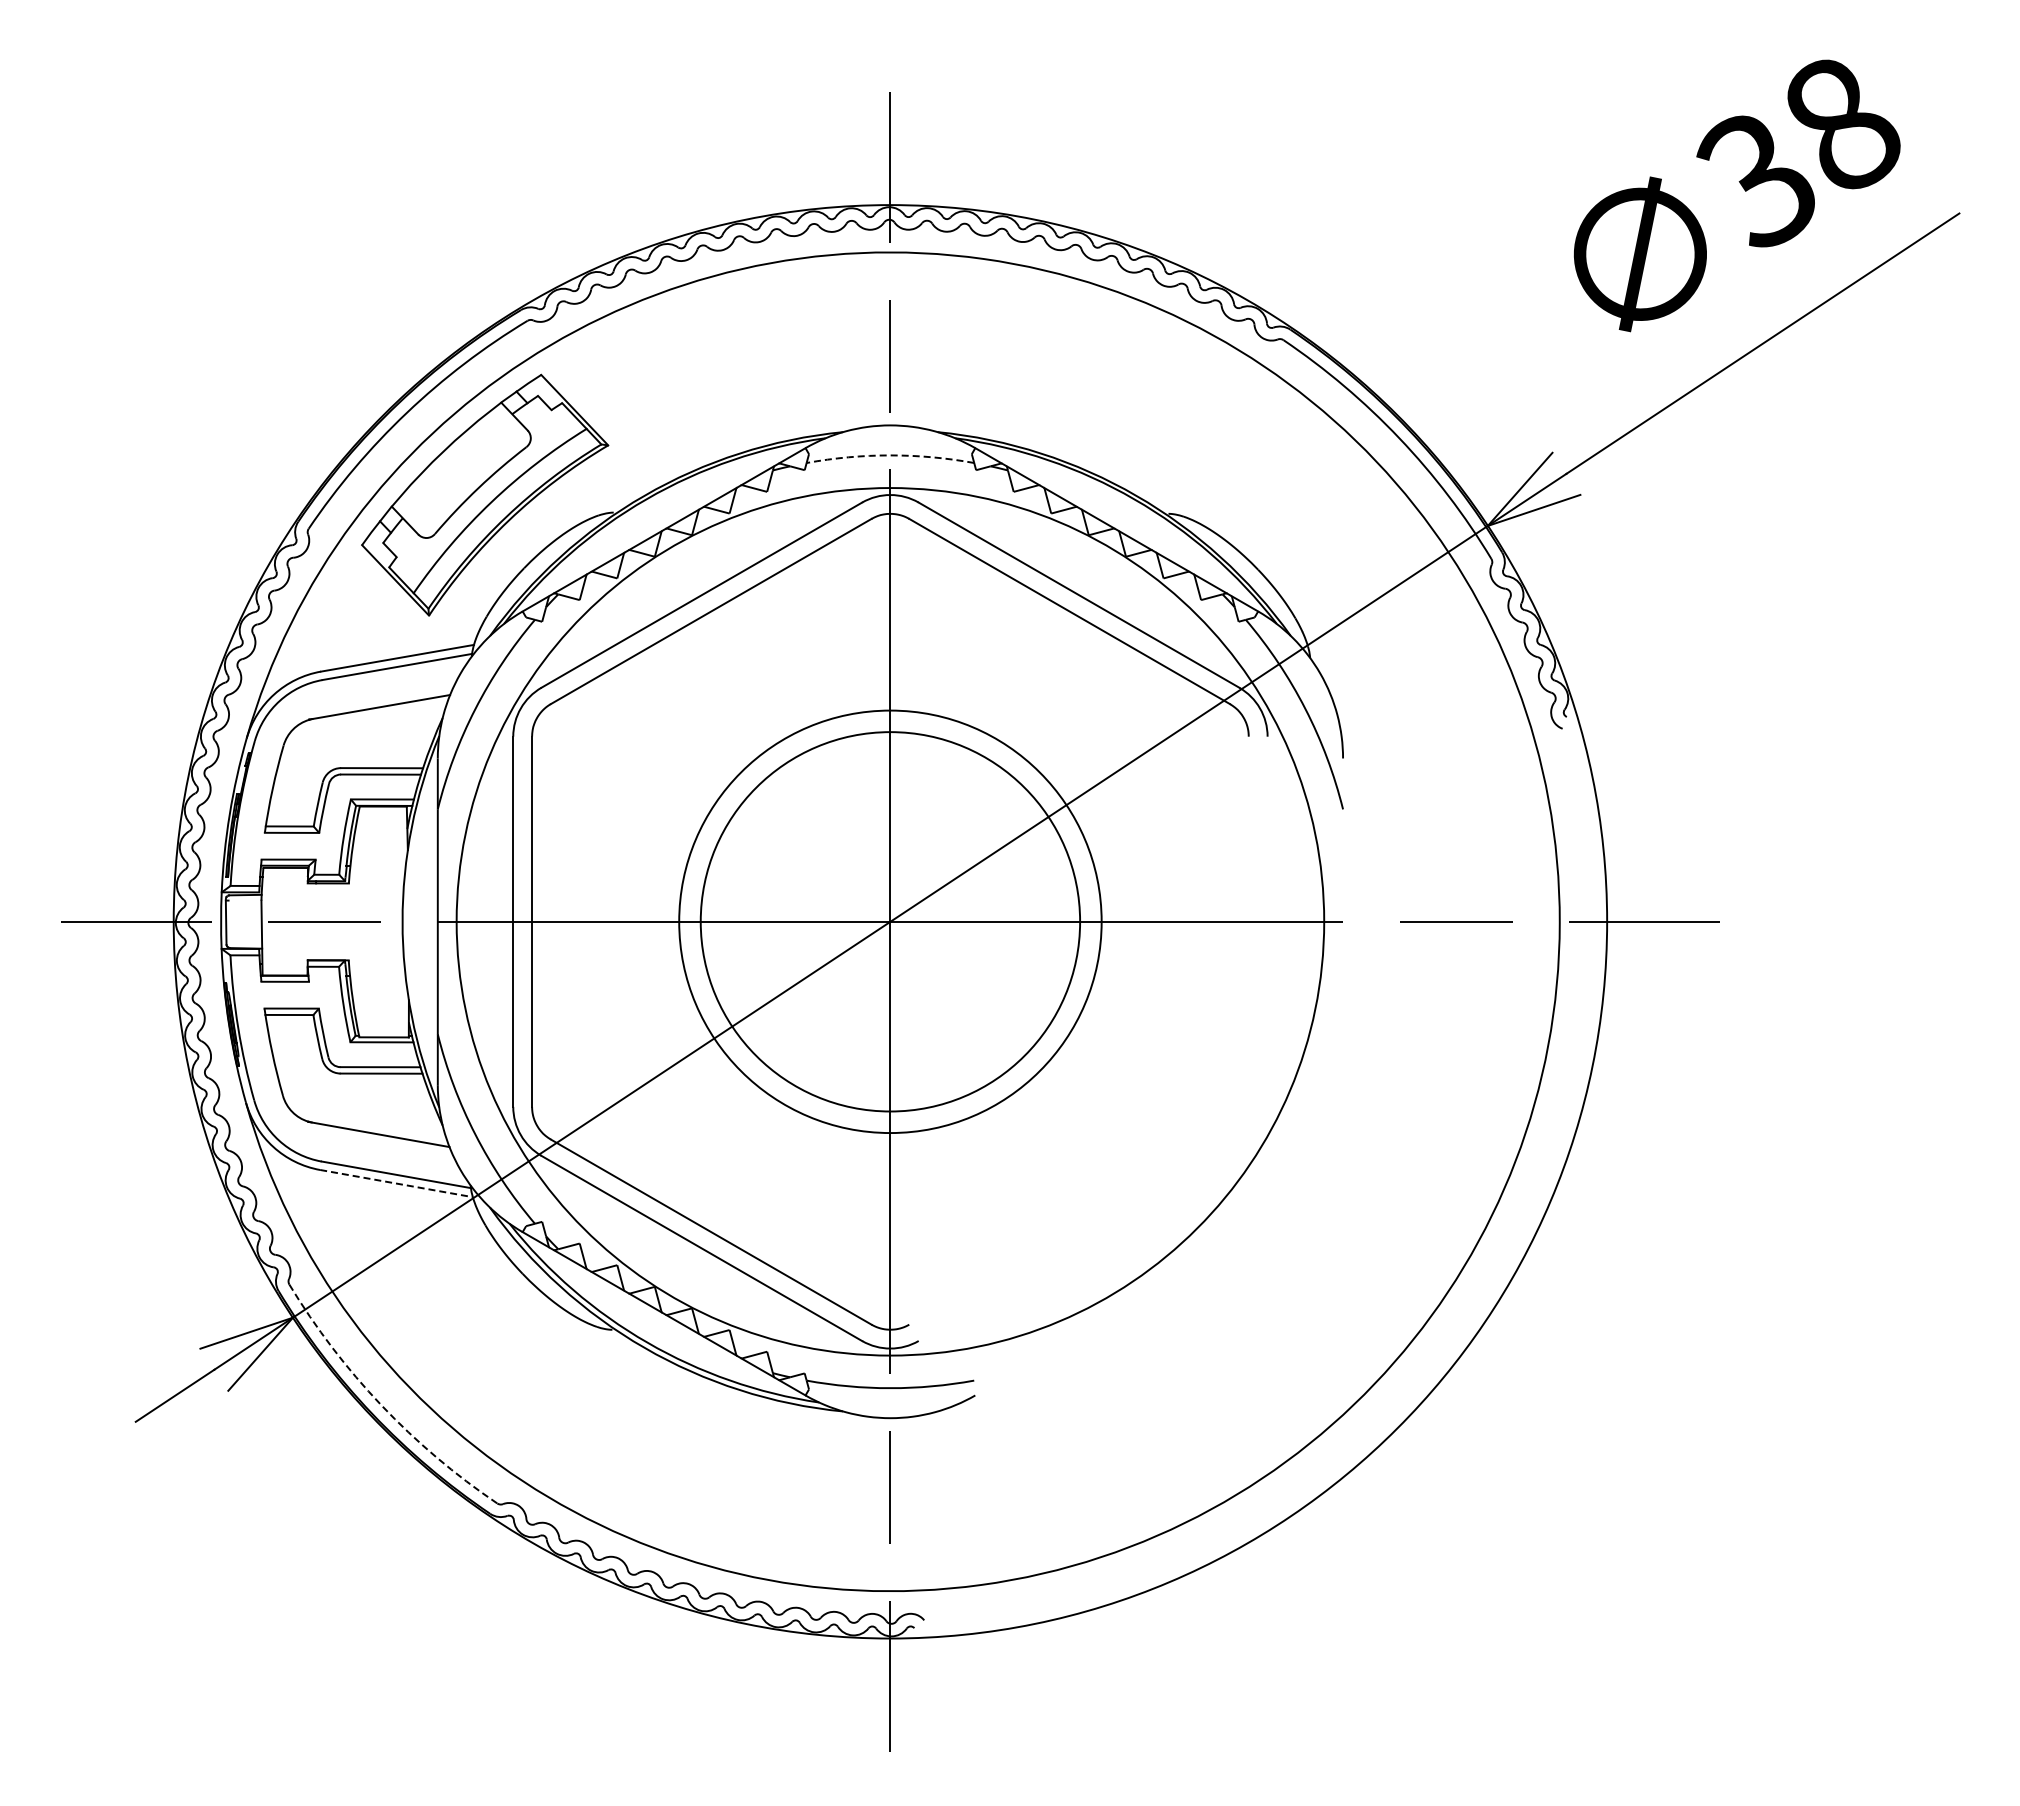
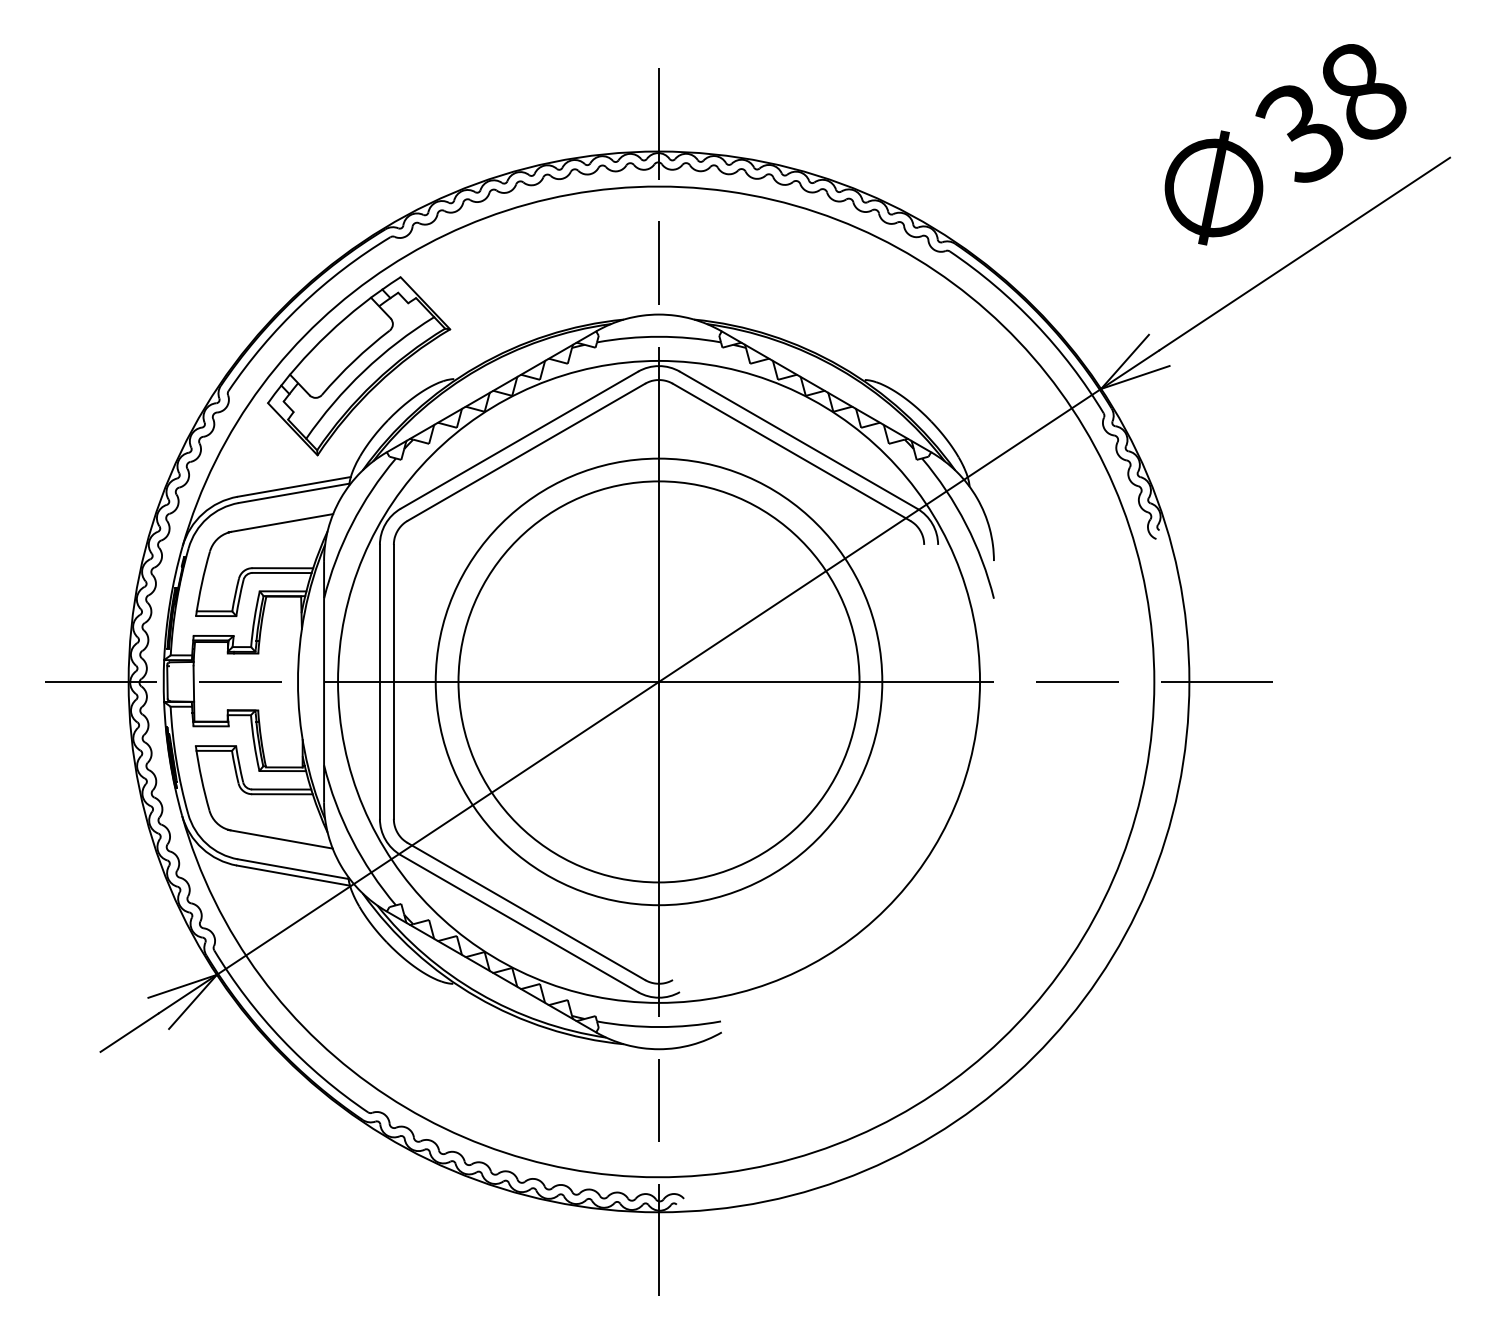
arc: (890, 455) -> (659, 336), dashed -> solid
circle: (890, 921) -> (659, 681), size x1.43
circle: (890, 921) -> (659, 681), size x1.43
line: (396, 1183) -> (293, 875), dashed -> solid
arc: (381, 1405) -> (282, 1039), dashed -> solid

